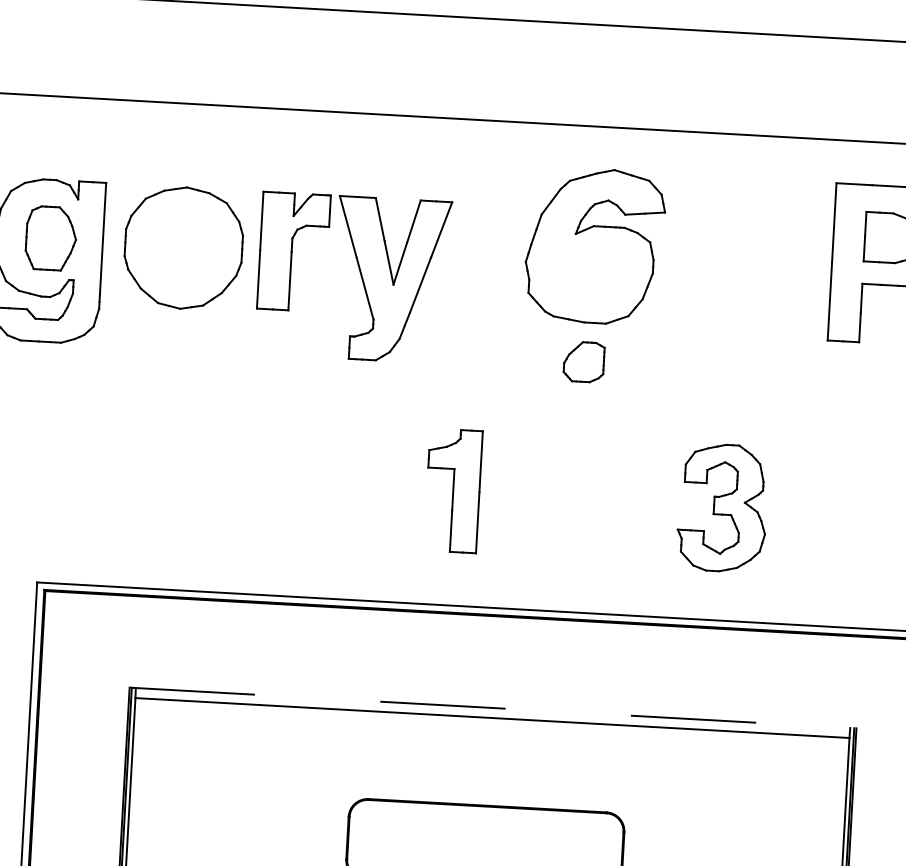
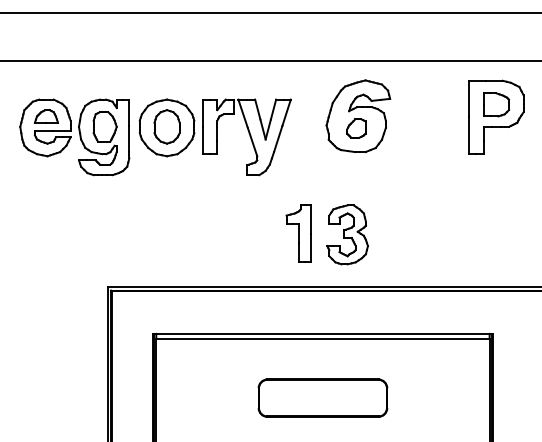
part: (182, 244) -> (166, 126), added
part: (584, 362) -> (356, 128), moved
part: (722, 507) -> (347, 234), moved
line: (492, 707) -> (322, 333), dashed -> solid

